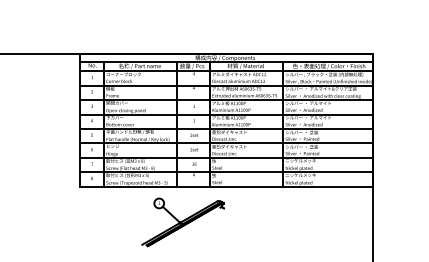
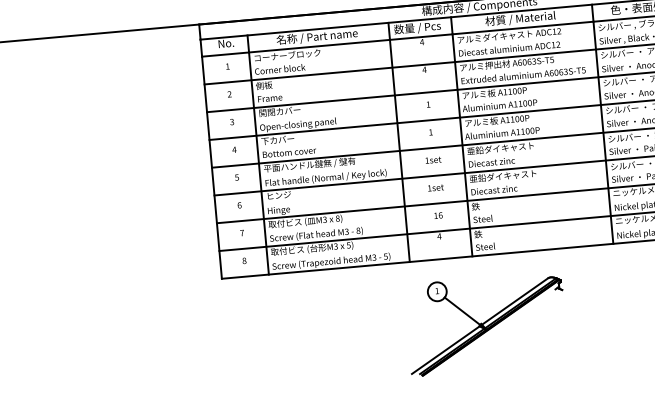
part: (182, 222) -> (485, 324), moved

